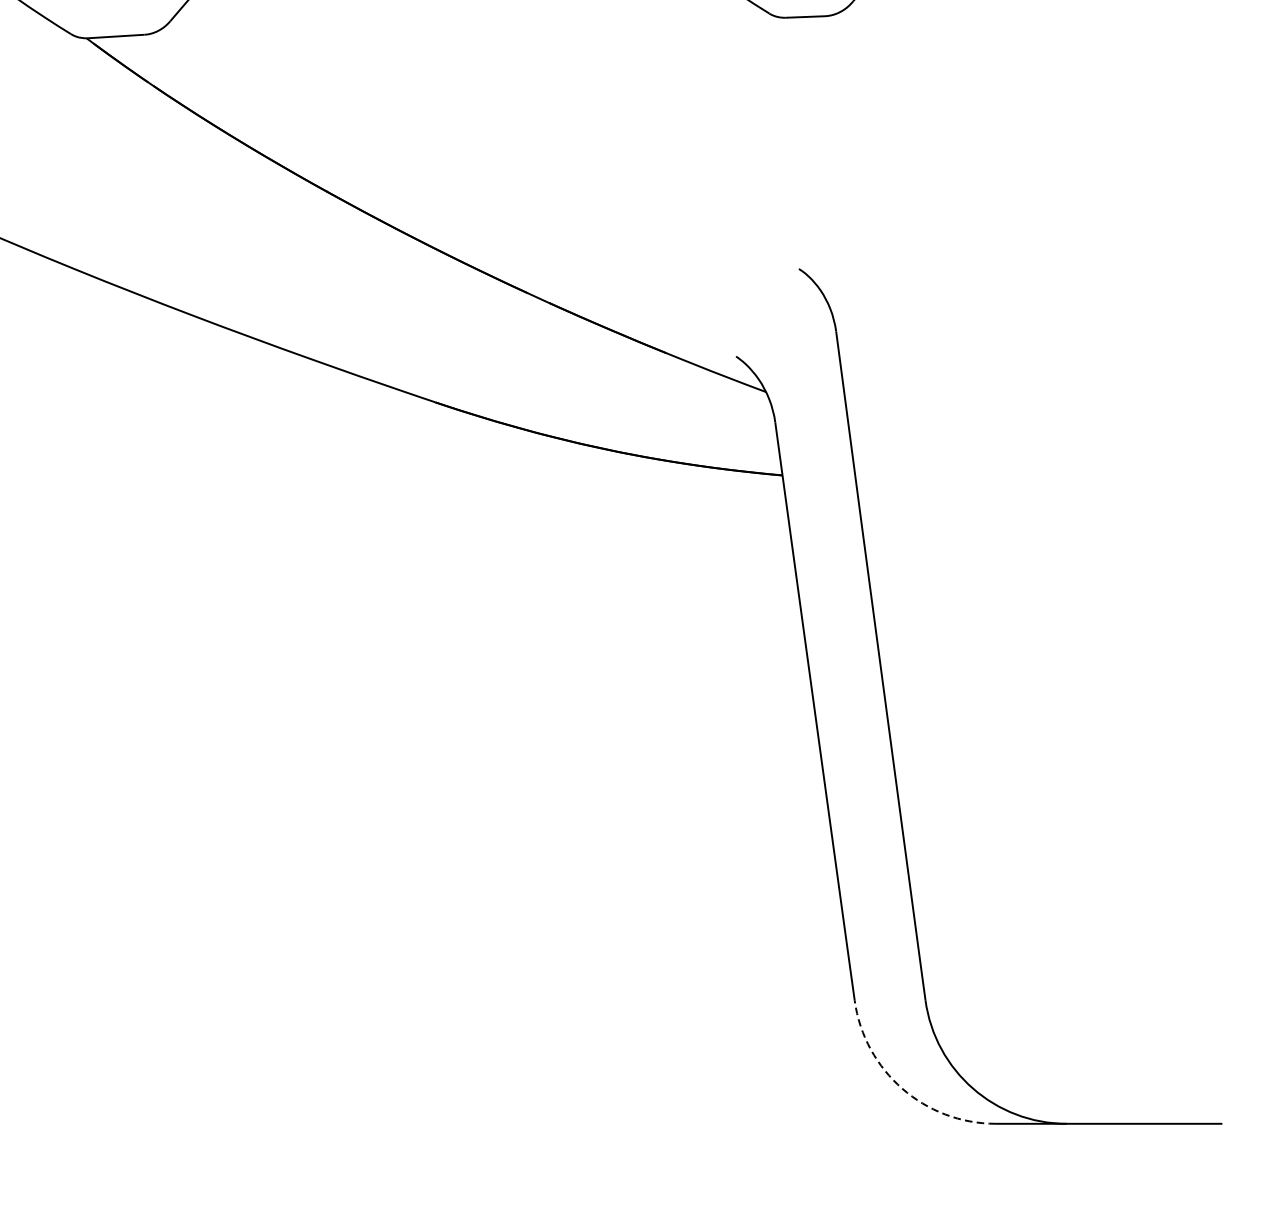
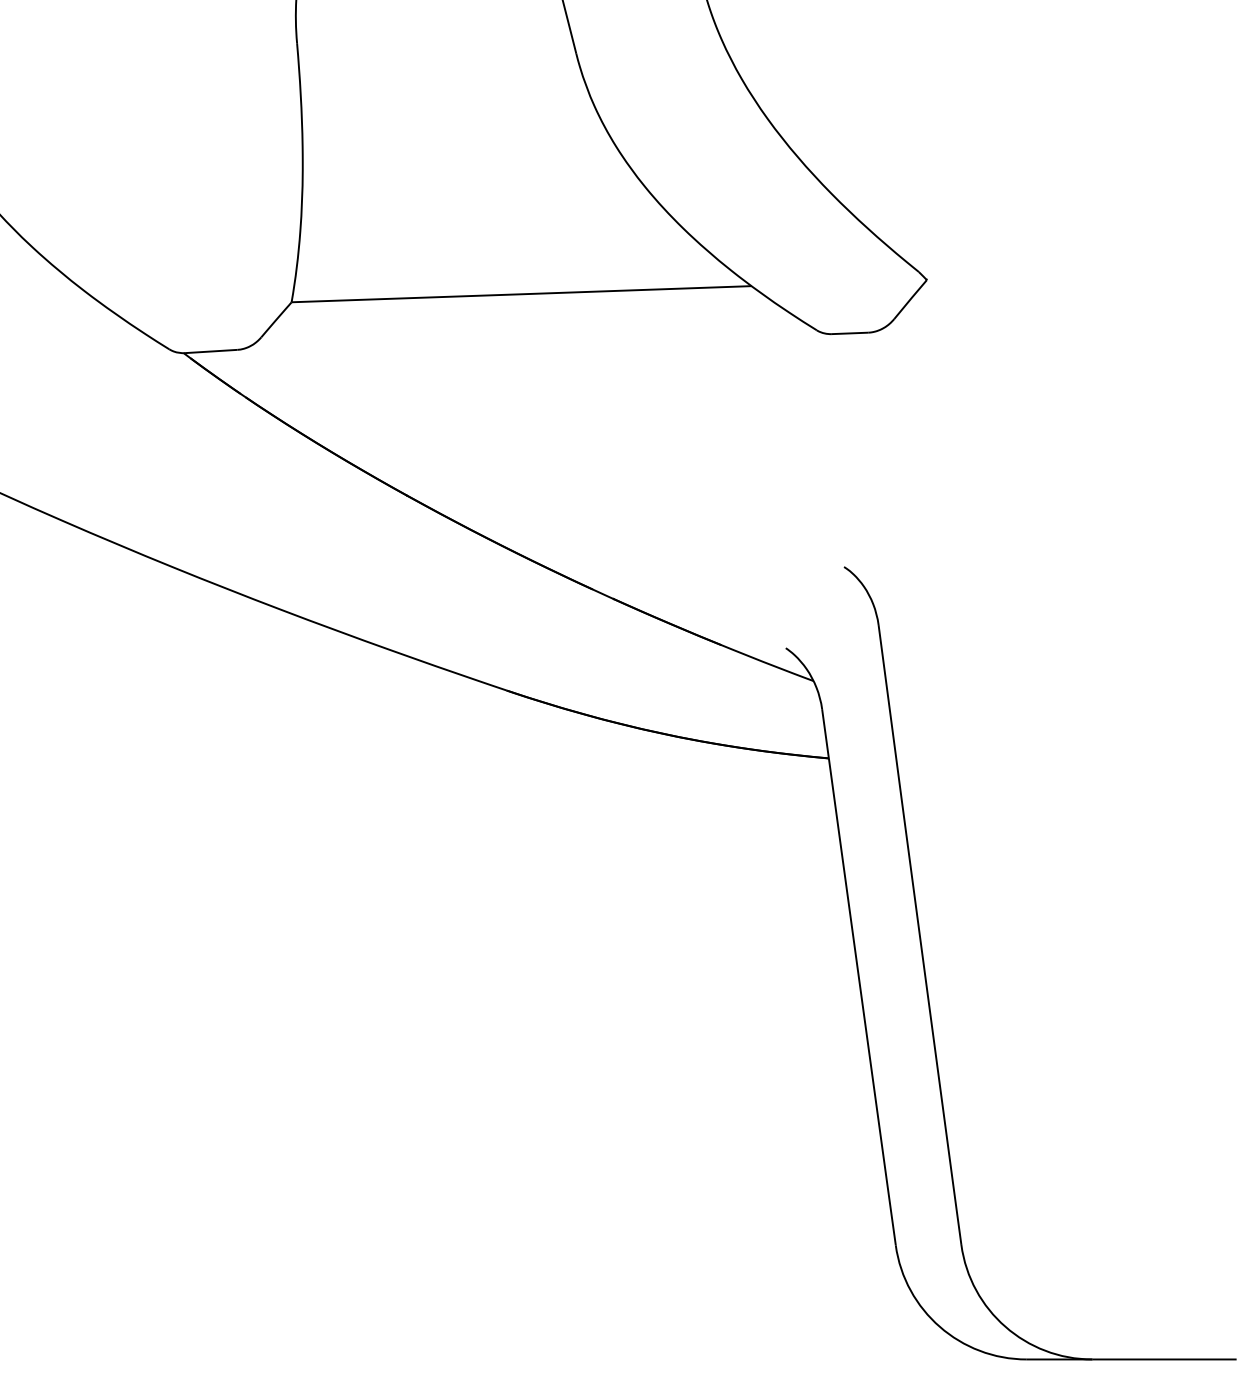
arc: (901, 1088) -> (939, 1326), dashed -> solid

